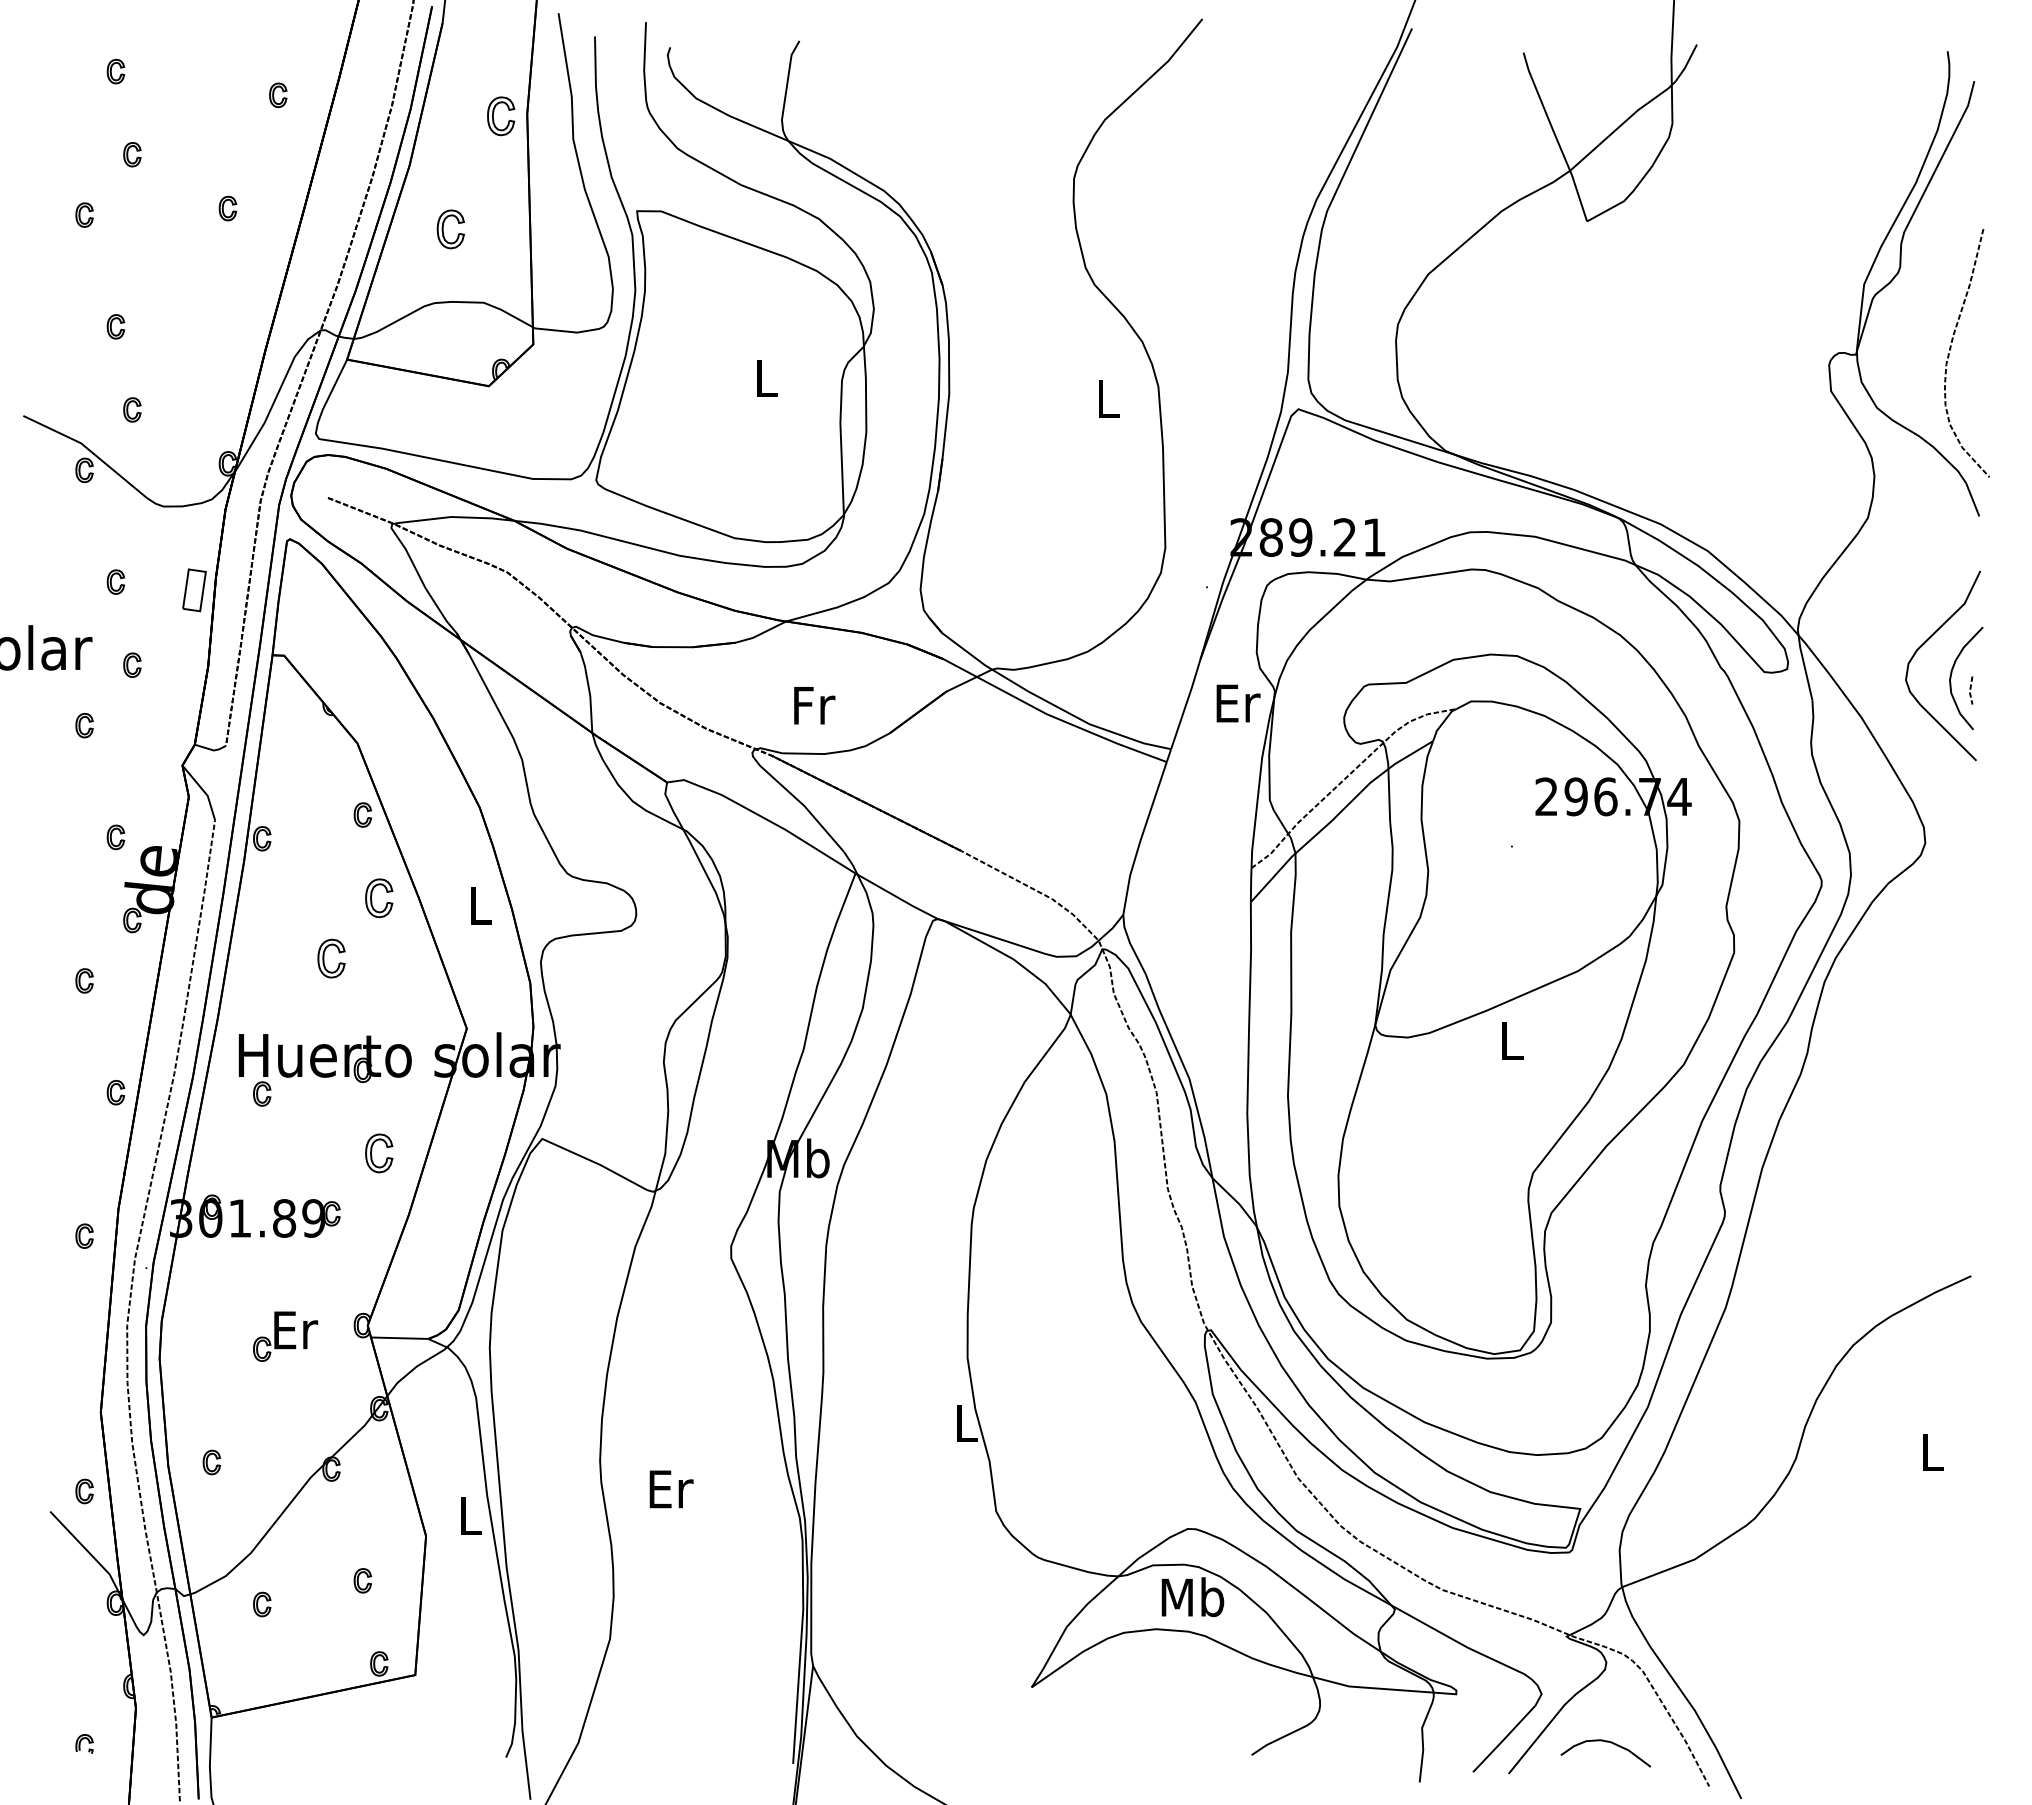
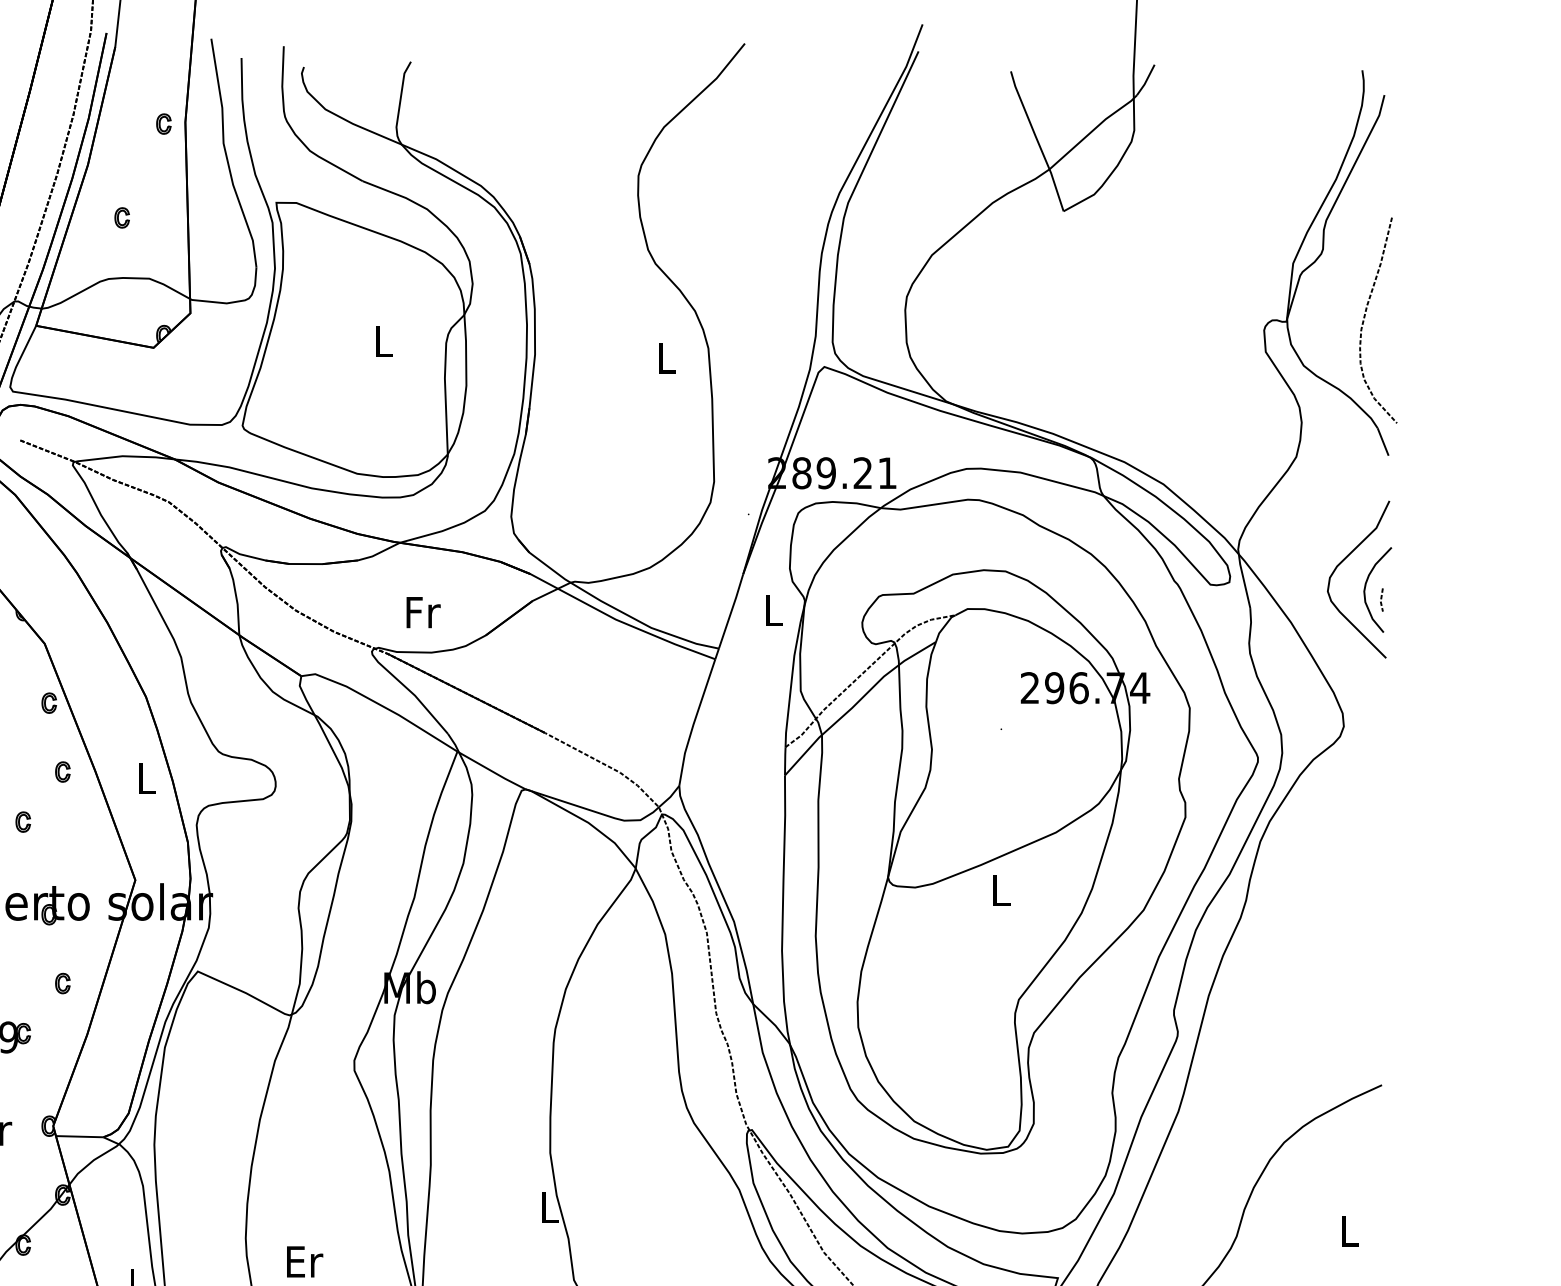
part: (501, 115) -> (164, 123), size x0.62
part: (450, 229) -> (121, 217), size x0.62
text: (1238, 703) -> (774, 610), Er -> L
part: (379, 897) -> (62, 771), size x0.62
part: (331, 958) -> (23, 822), size x0.62
part: (379, 1153) -> (62, 983), size x0.62

